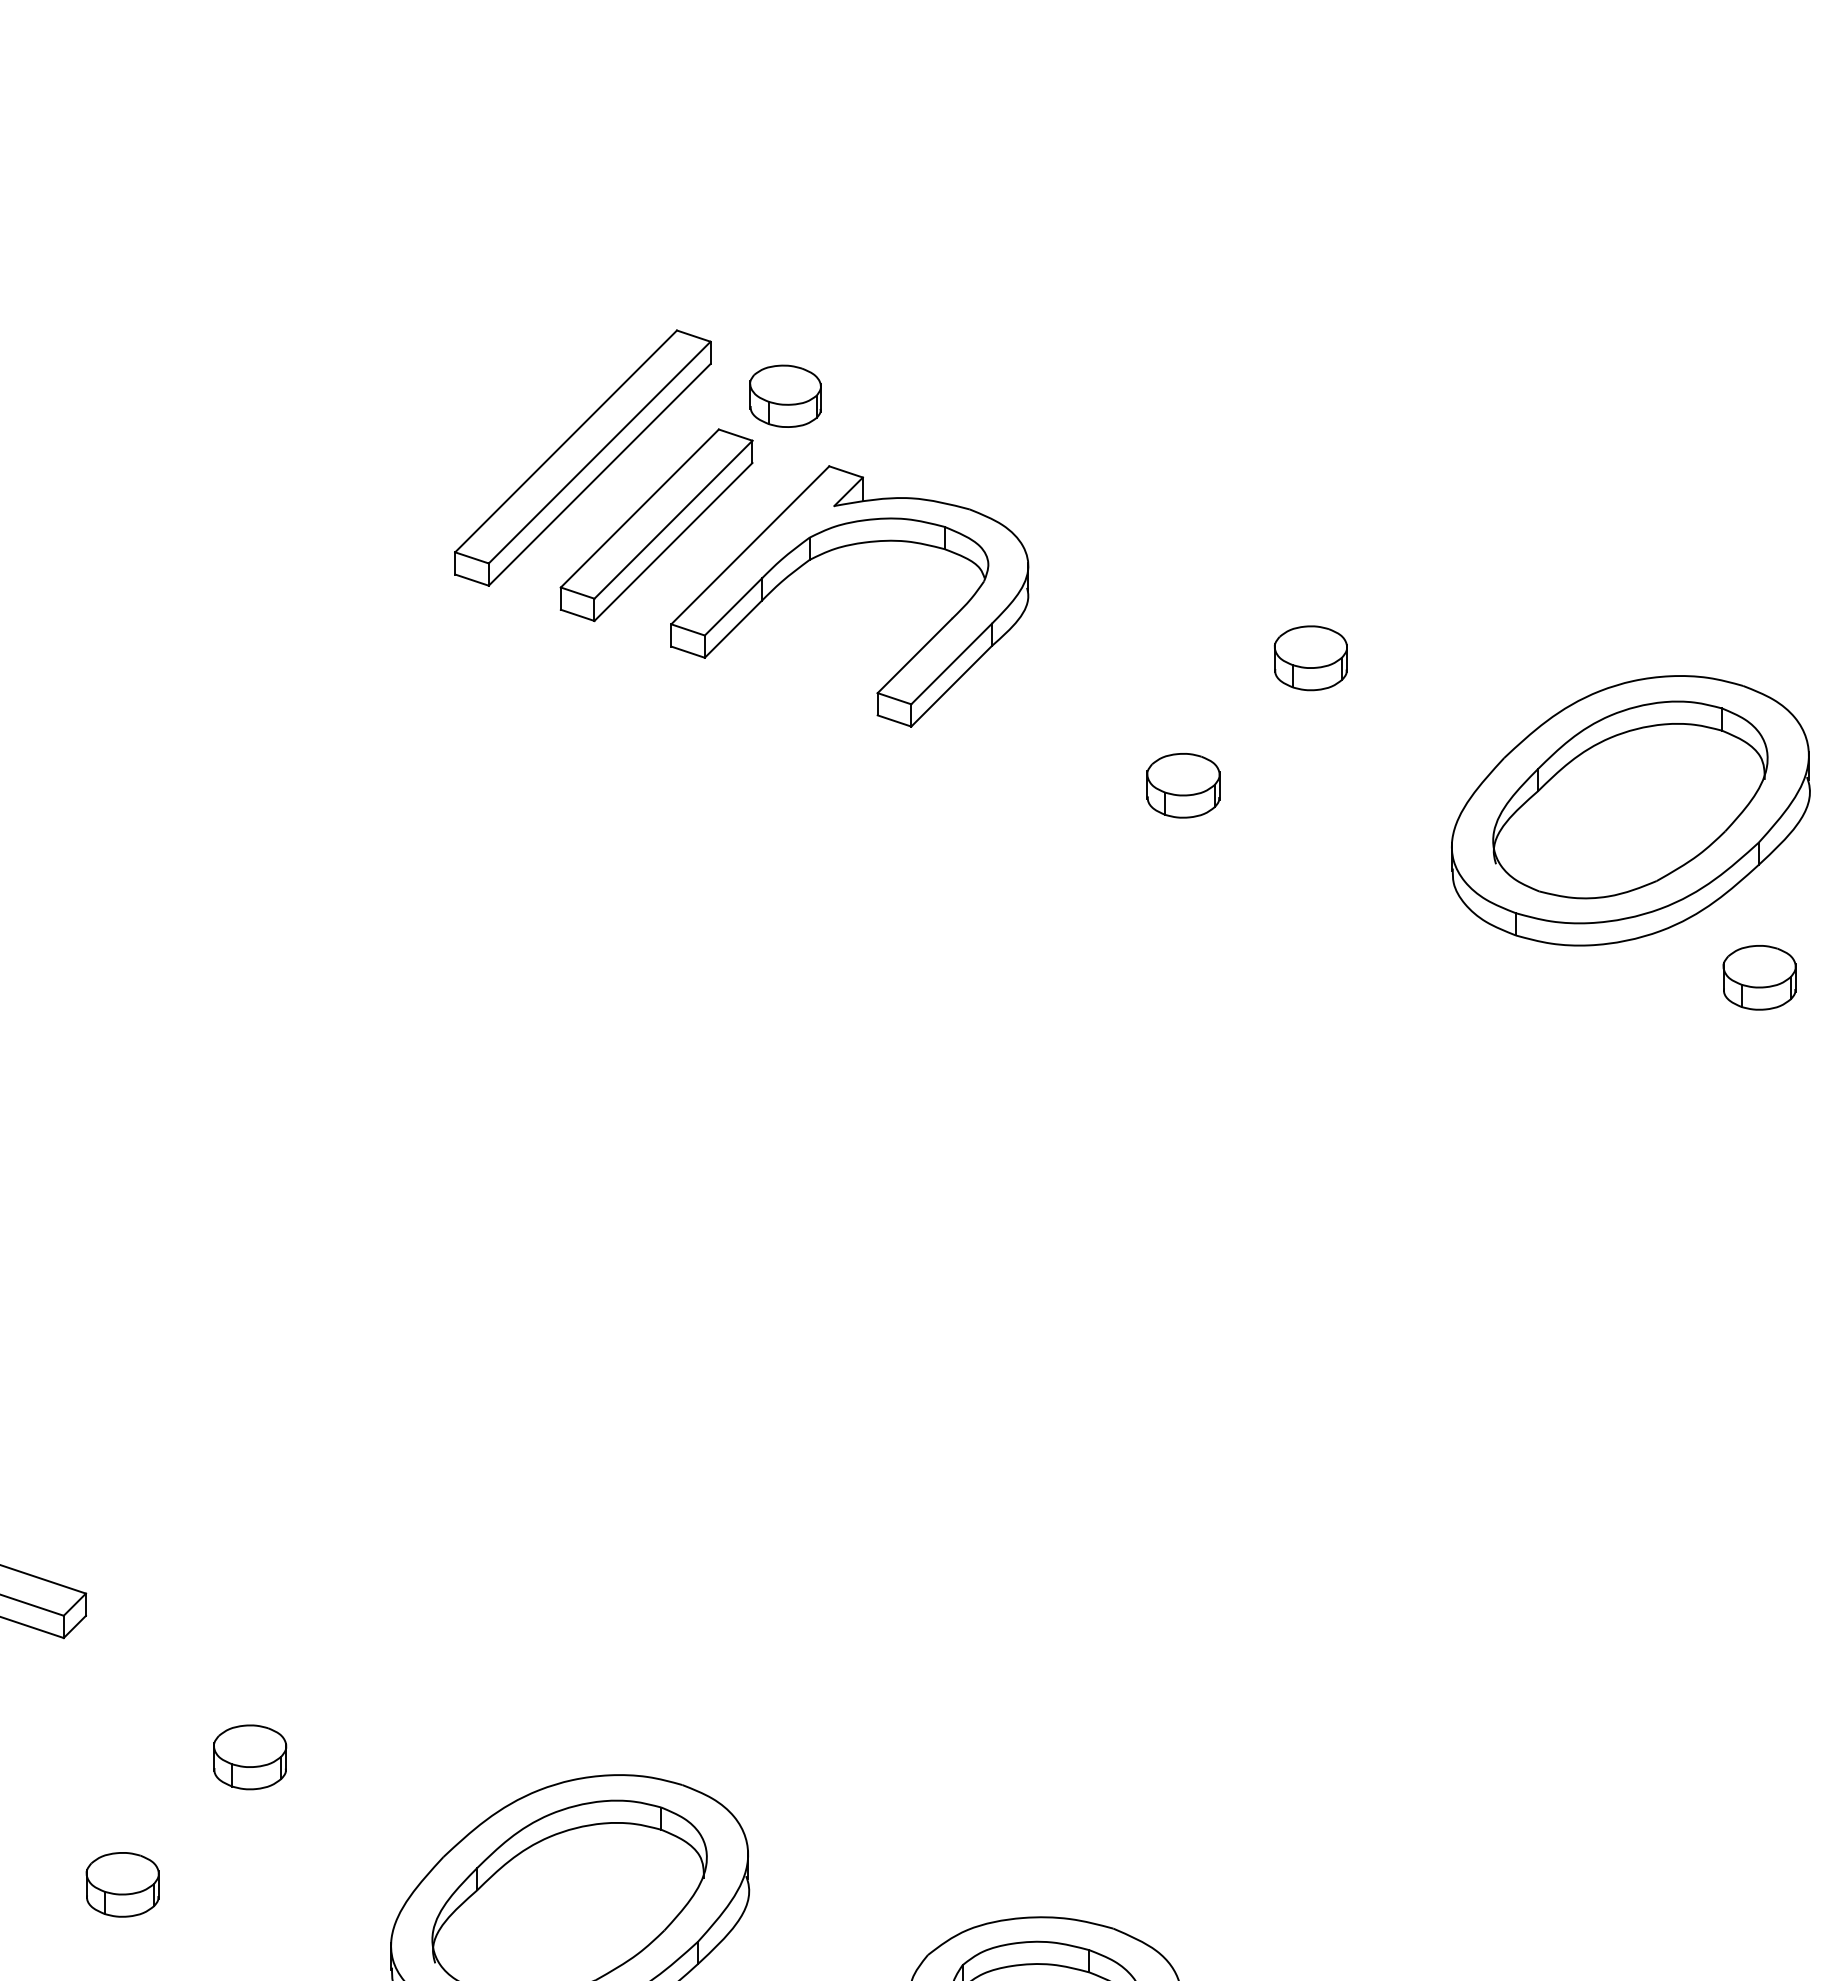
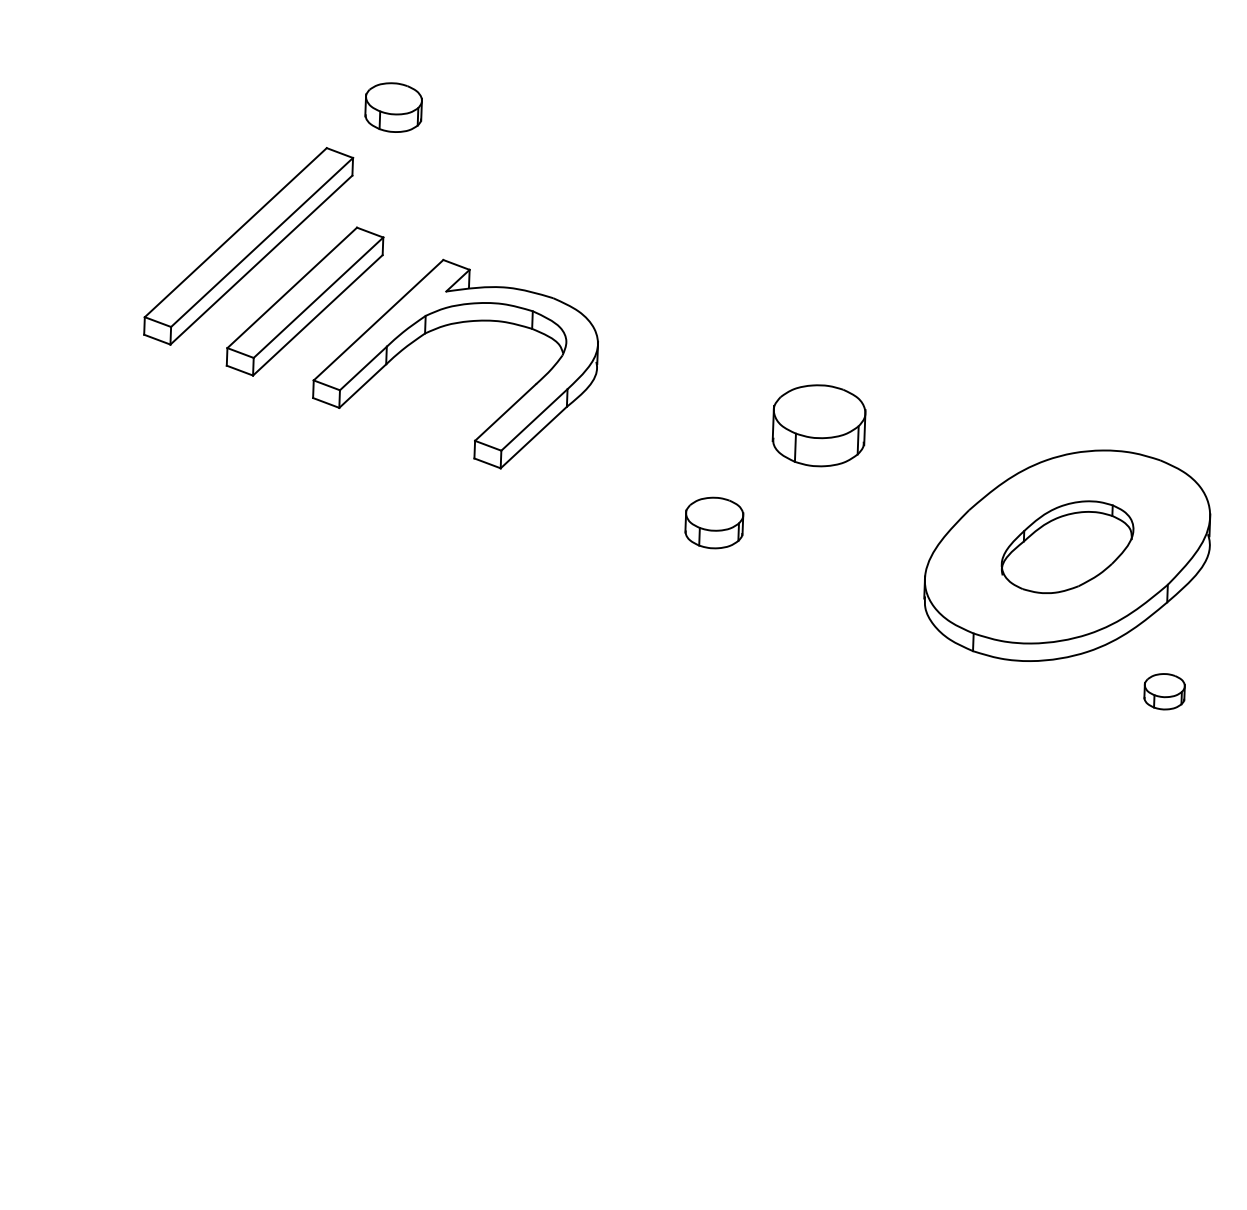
part: (785, 395) -> (393, 106), moved
part: (1310, 658) -> (818, 426), size x1.6
part: (1630, 799) -> (1067, 546), size x0.6
part: (1759, 977) -> (1164, 691), size x0.7

